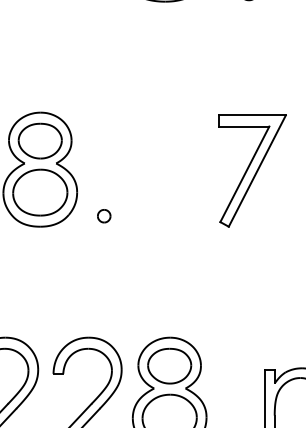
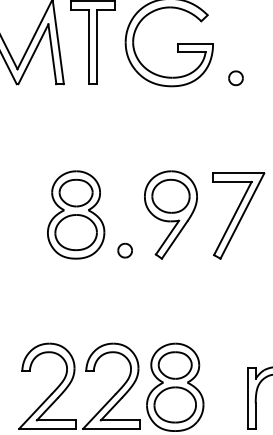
part: (163, 169) -> (170, 214), added
part: (103, 216) -> (124, 250), size x1.43

